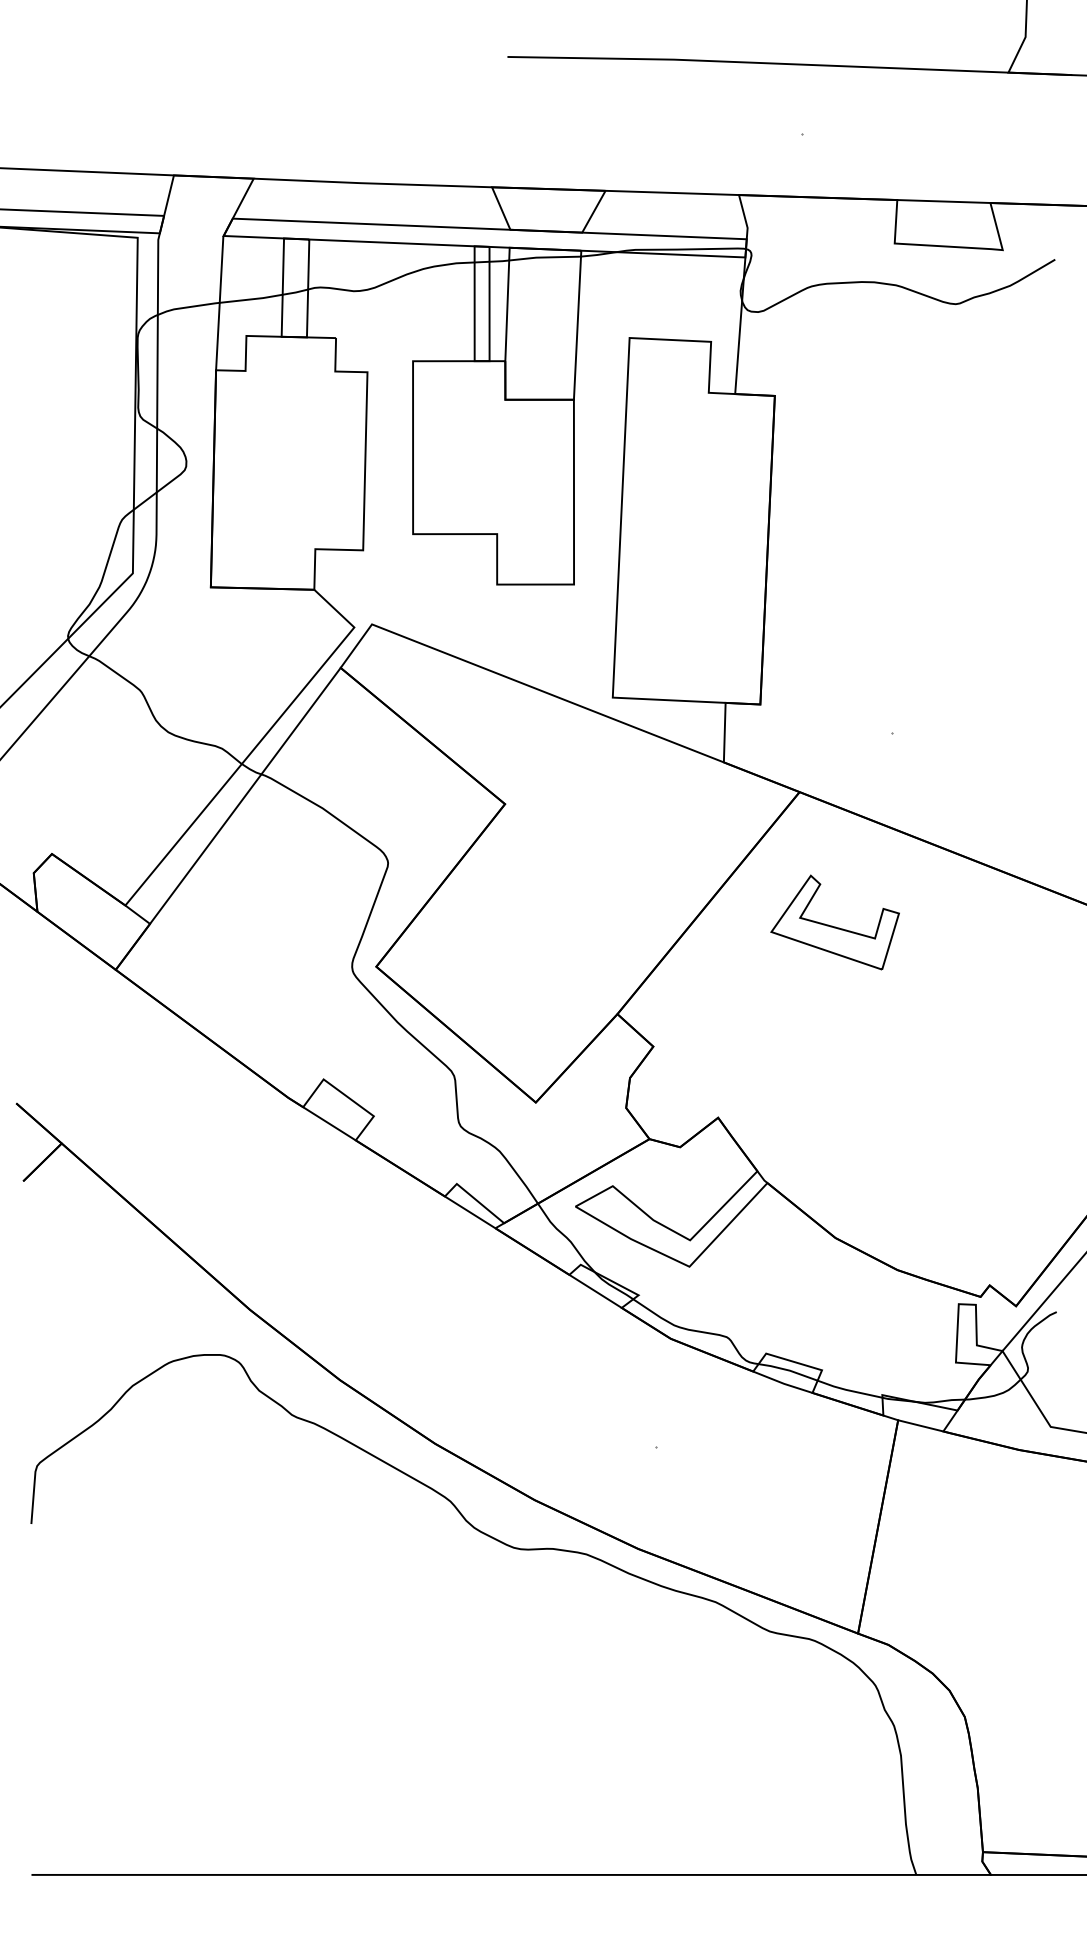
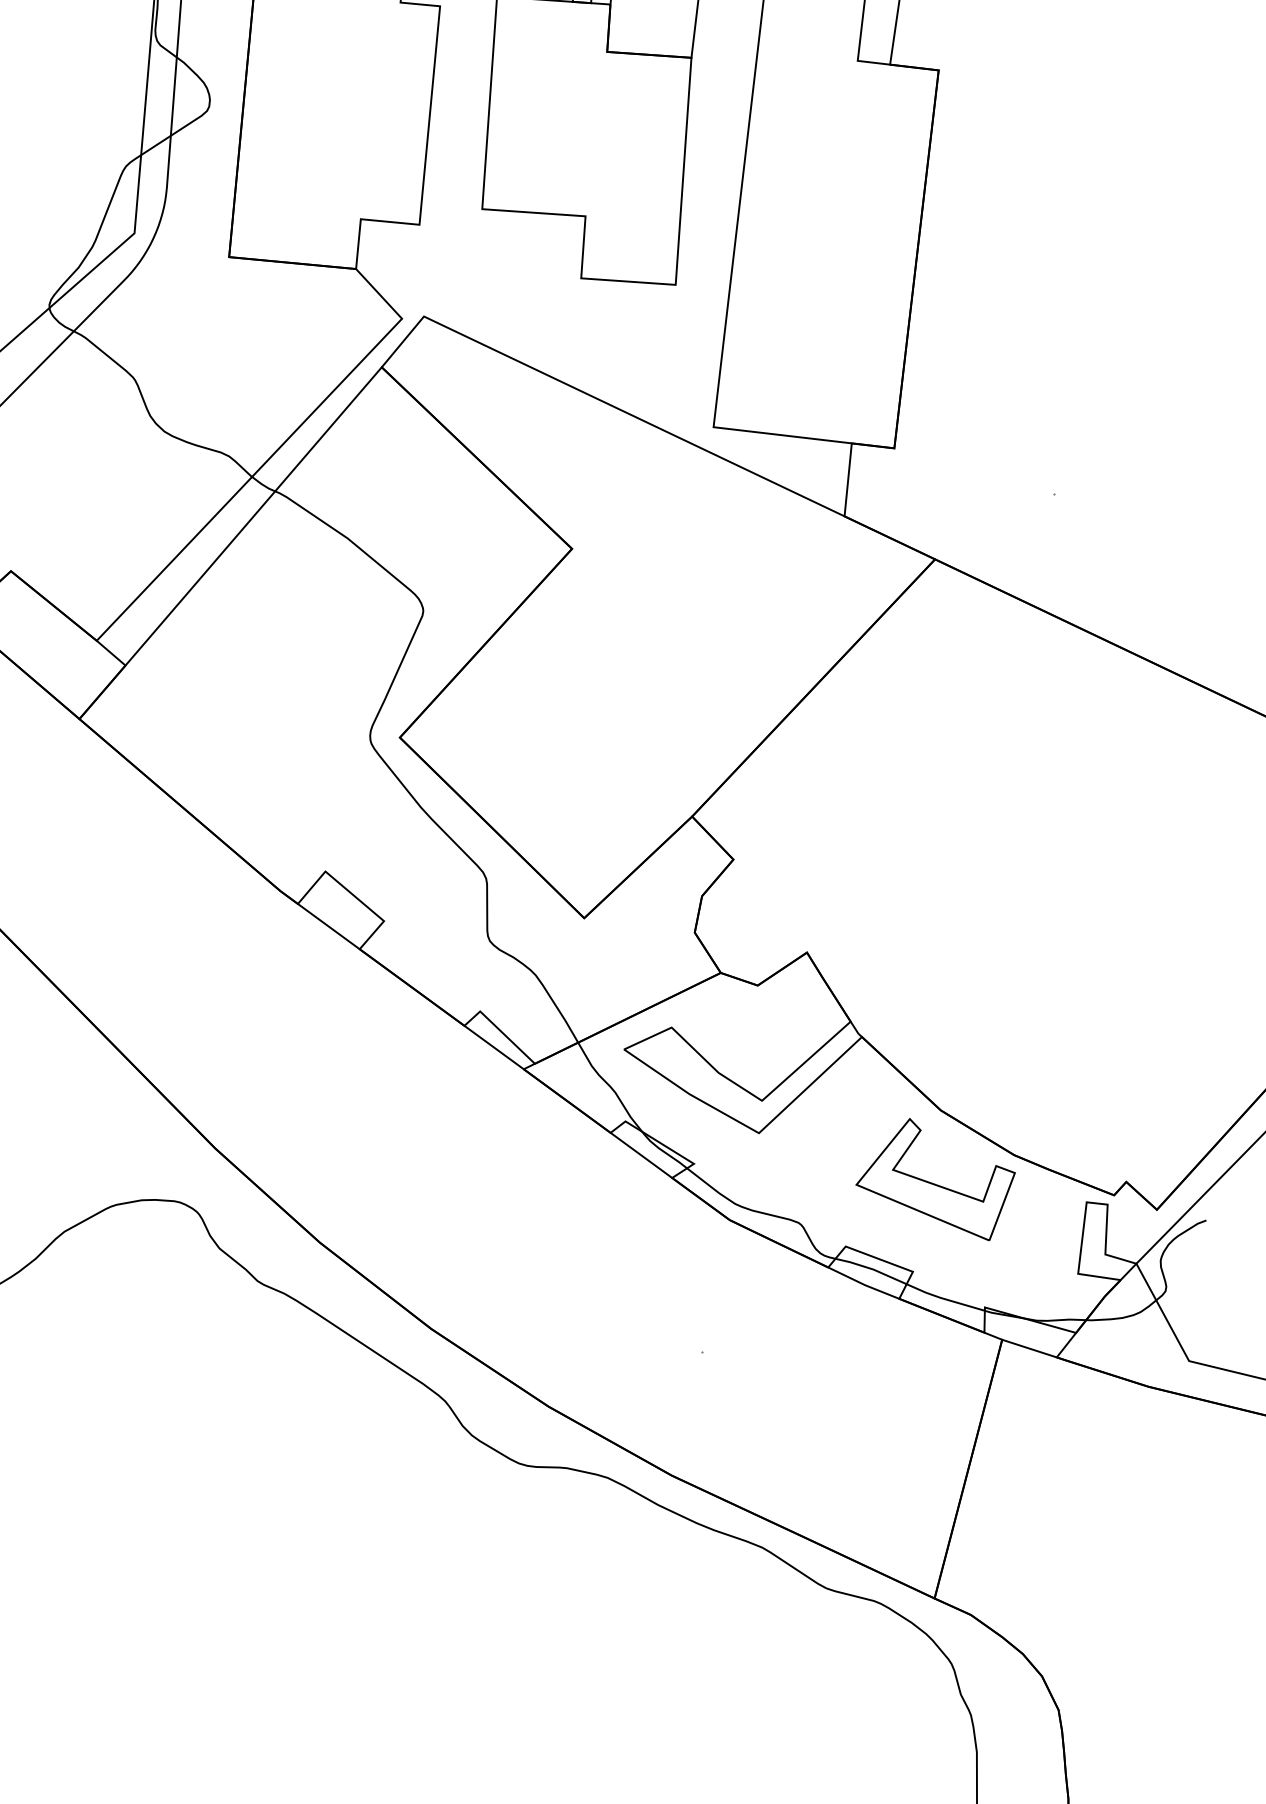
part: (834, 922) -> (934, 1178), moved

